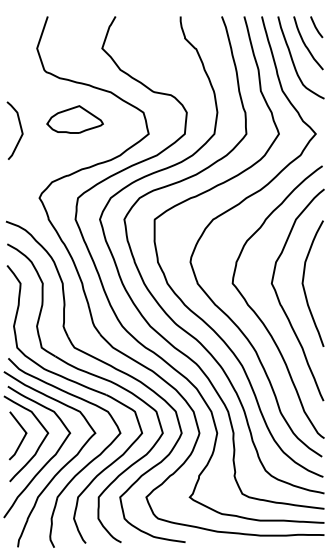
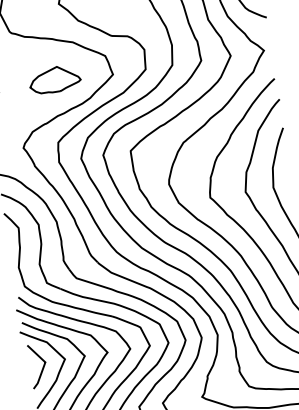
part: (74, 119) -> (54, 79), moved

